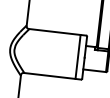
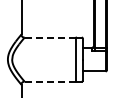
line: (55, 31) -> (50, 37), solid -> dashed
line: (50, 75) -> (50, 81), solid -> dashed

